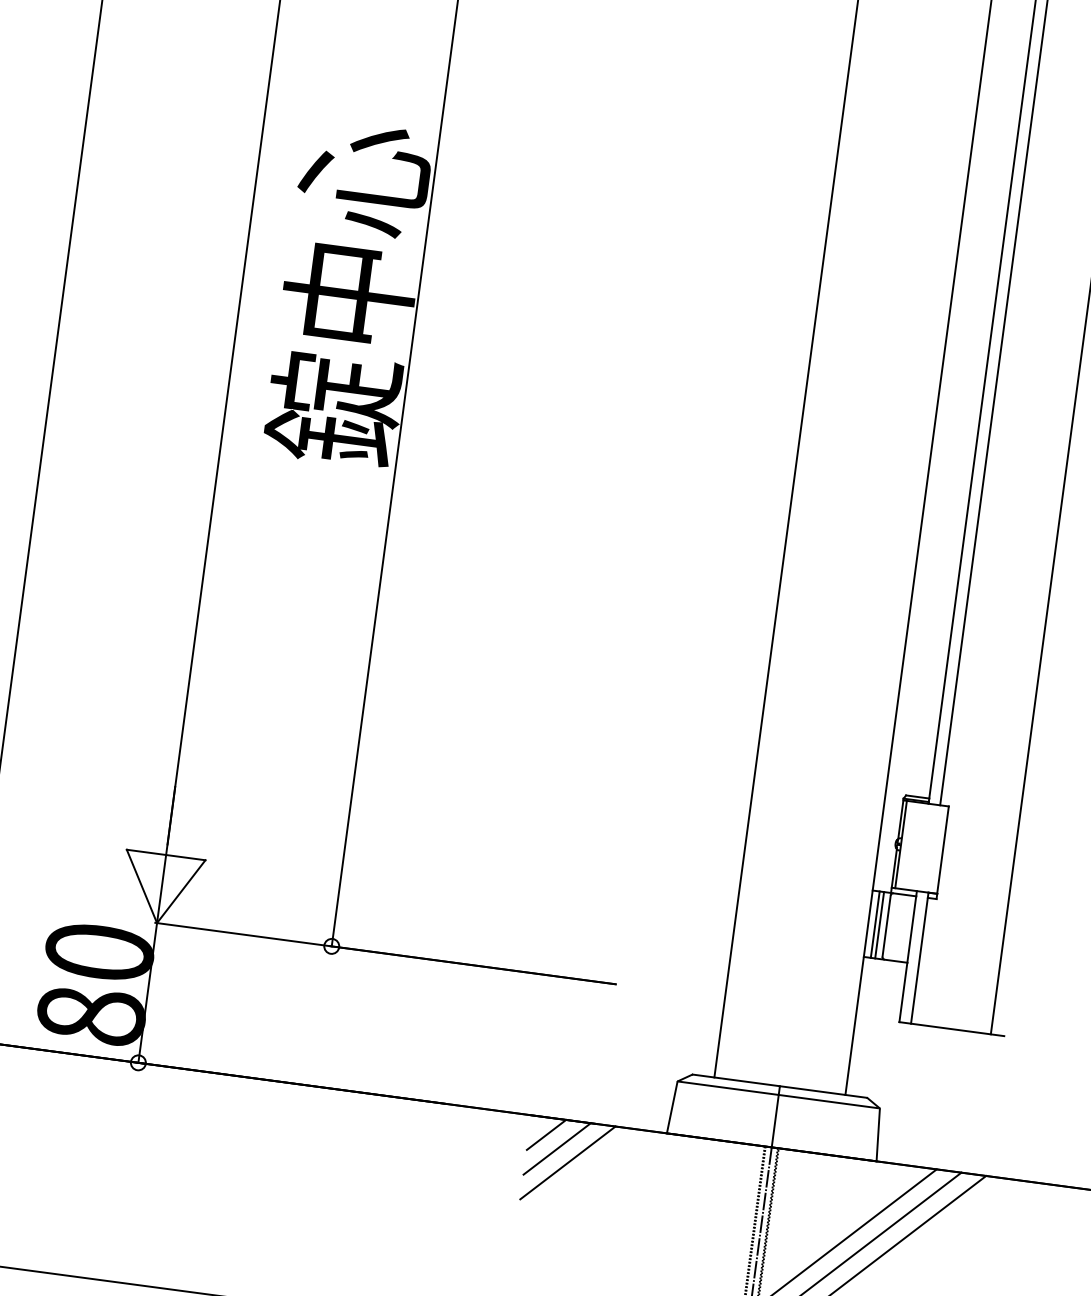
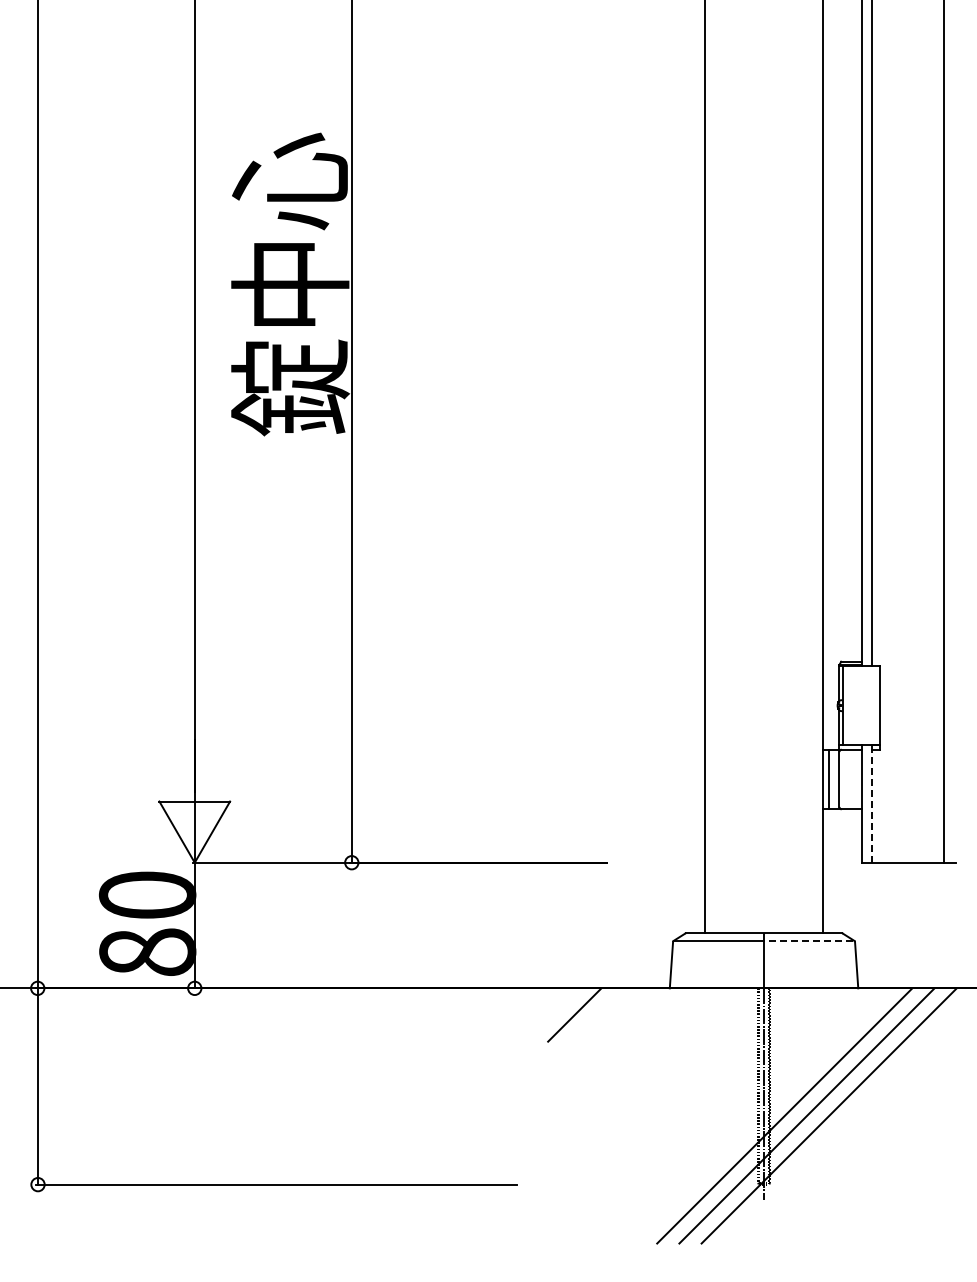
line: (880, 925) -> (833, 779), removed
line: (919, 957) -> (872, 803), solid -> dashed
line: (828, 1101) -> (808, 941), solid -> dashed
line: (546, 1134) -> (563, 1003), removed
line: (567, 1162) -> (585, 1025), removed

